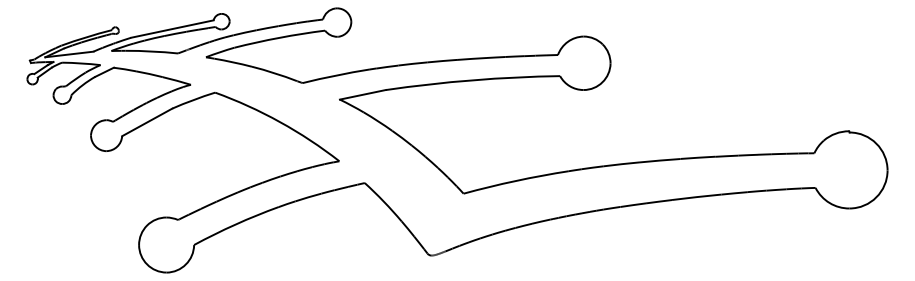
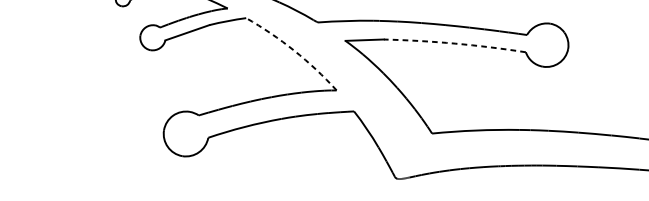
arc: (472, 80) -> (454, 43), solid -> dashed
arc: (280, 122) -> (294, 51), solid -> dashed

